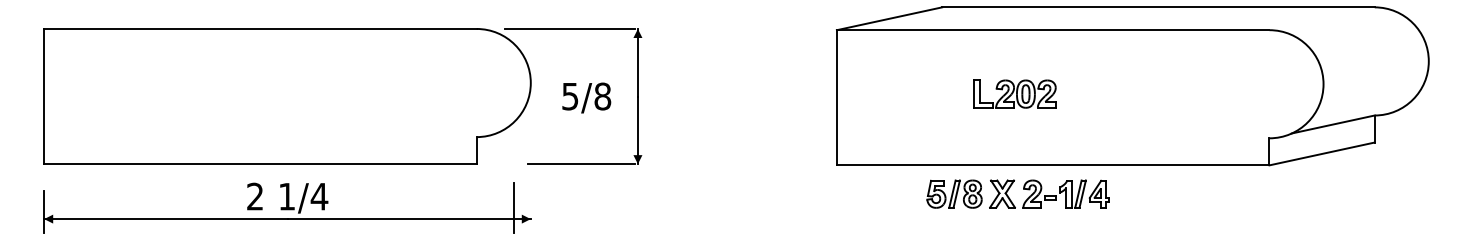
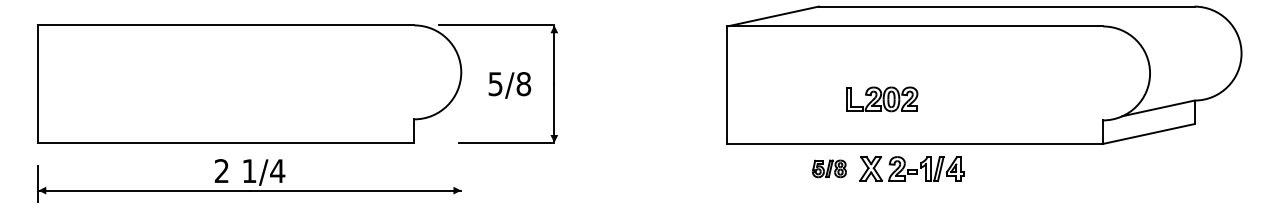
part: (1014, 93) -> (881, 98), moved
part: (954, 193) -> (829, 168), size x0.7
line: (514, 207) -> (447, 180), removed

